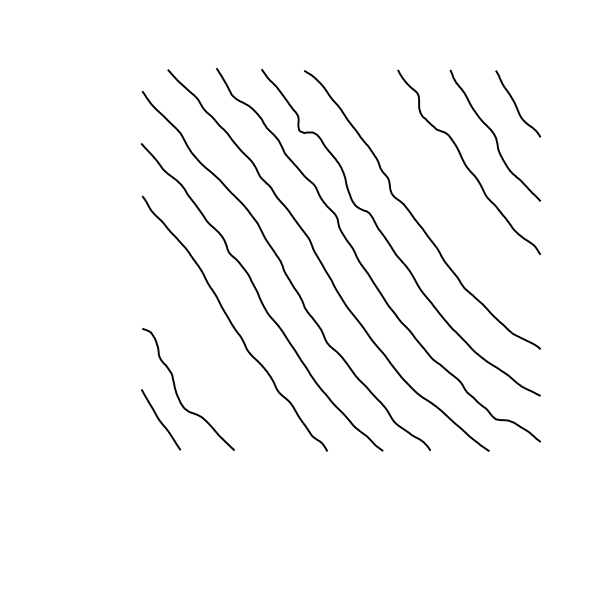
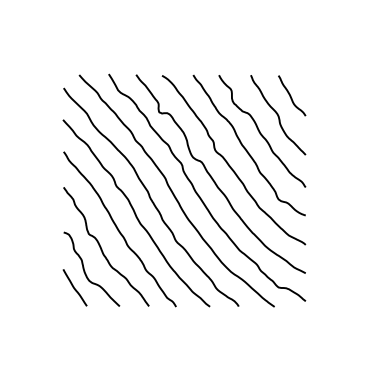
curve: (441, 188) -> (245, 147), added
curve: (204, 351) -> (101, 246), added

